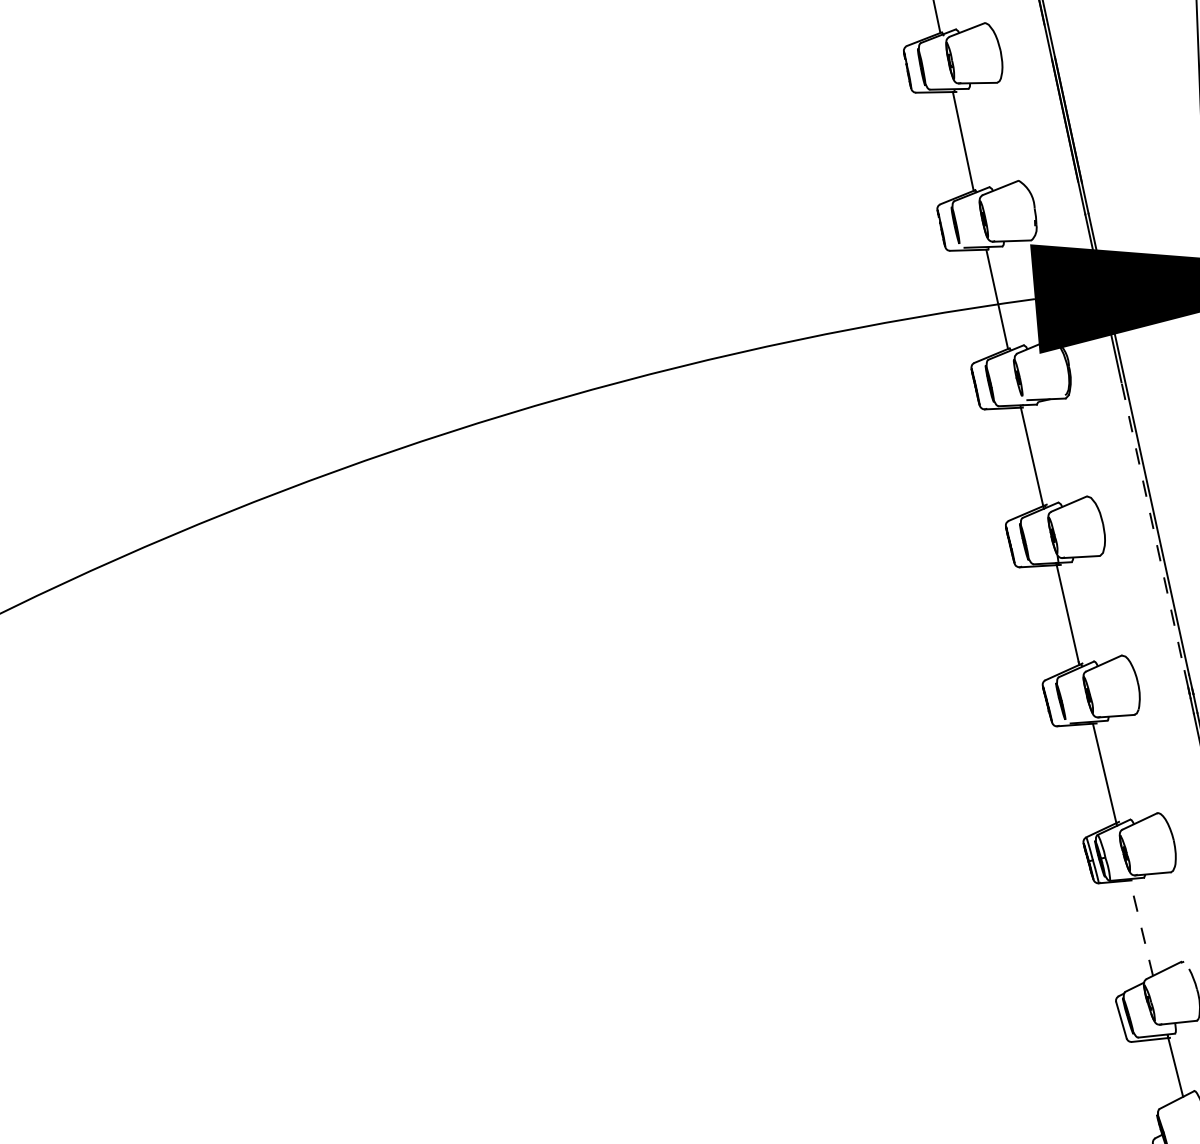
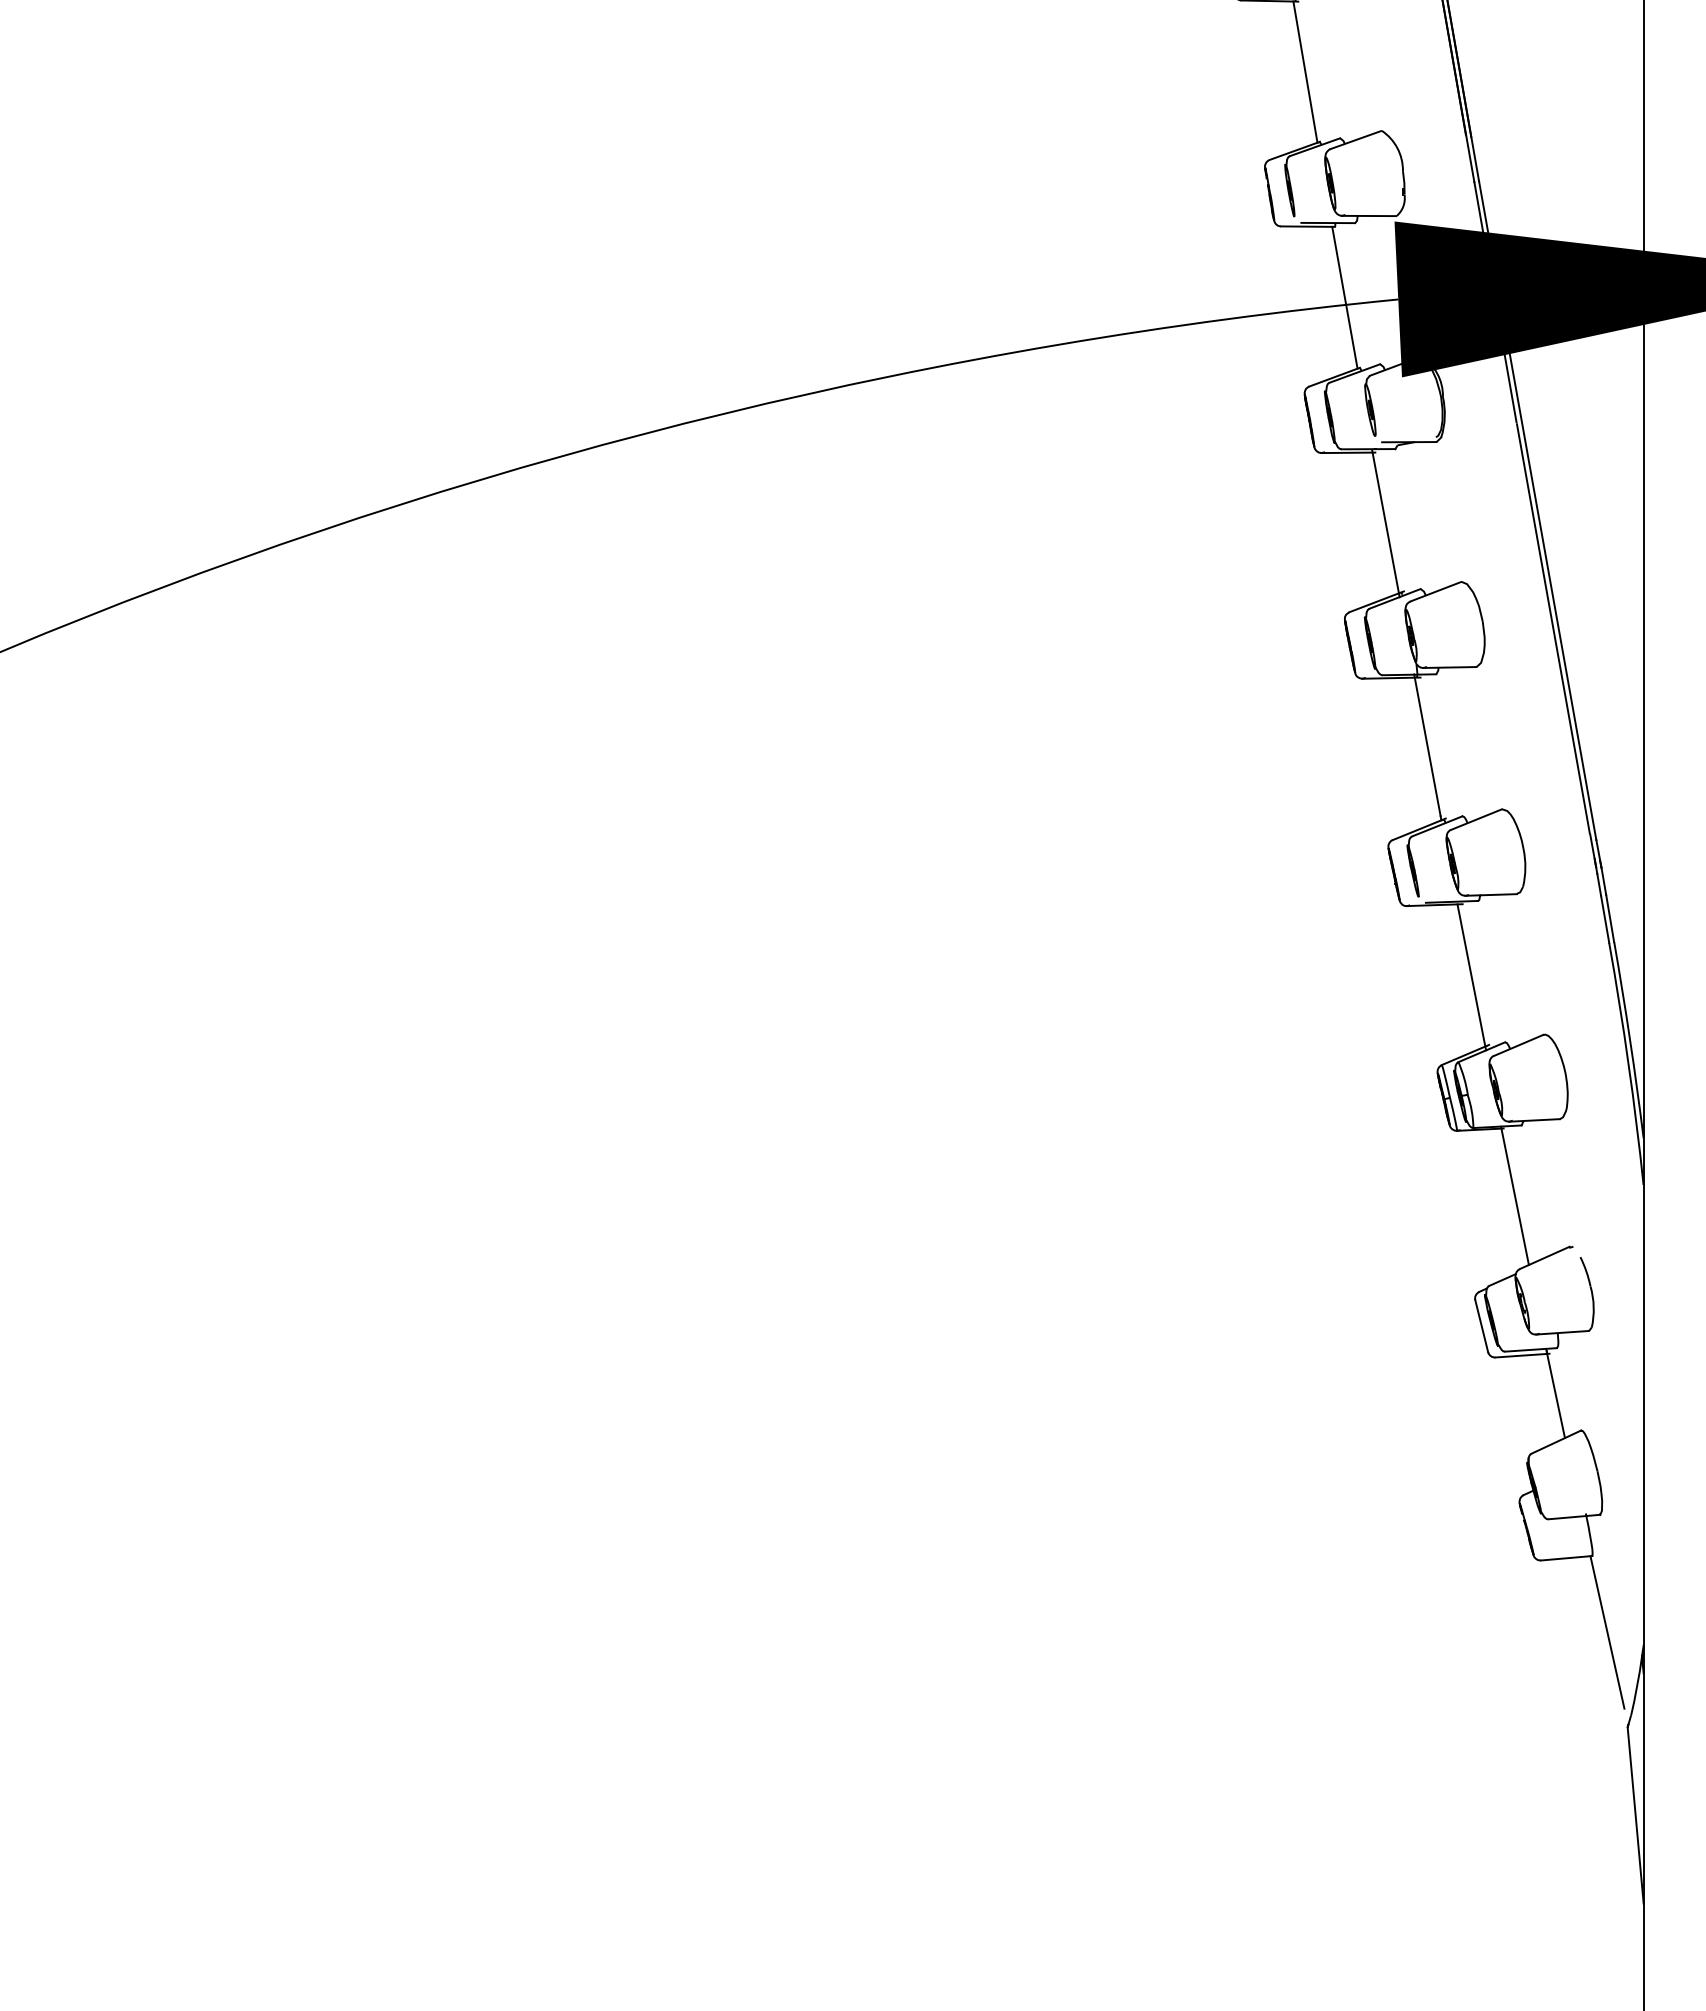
line: (1153, 526) -> (1553, 628), dashed -> solid
line: (1141, 927) -> (1514, 1195), dashed -> solid

